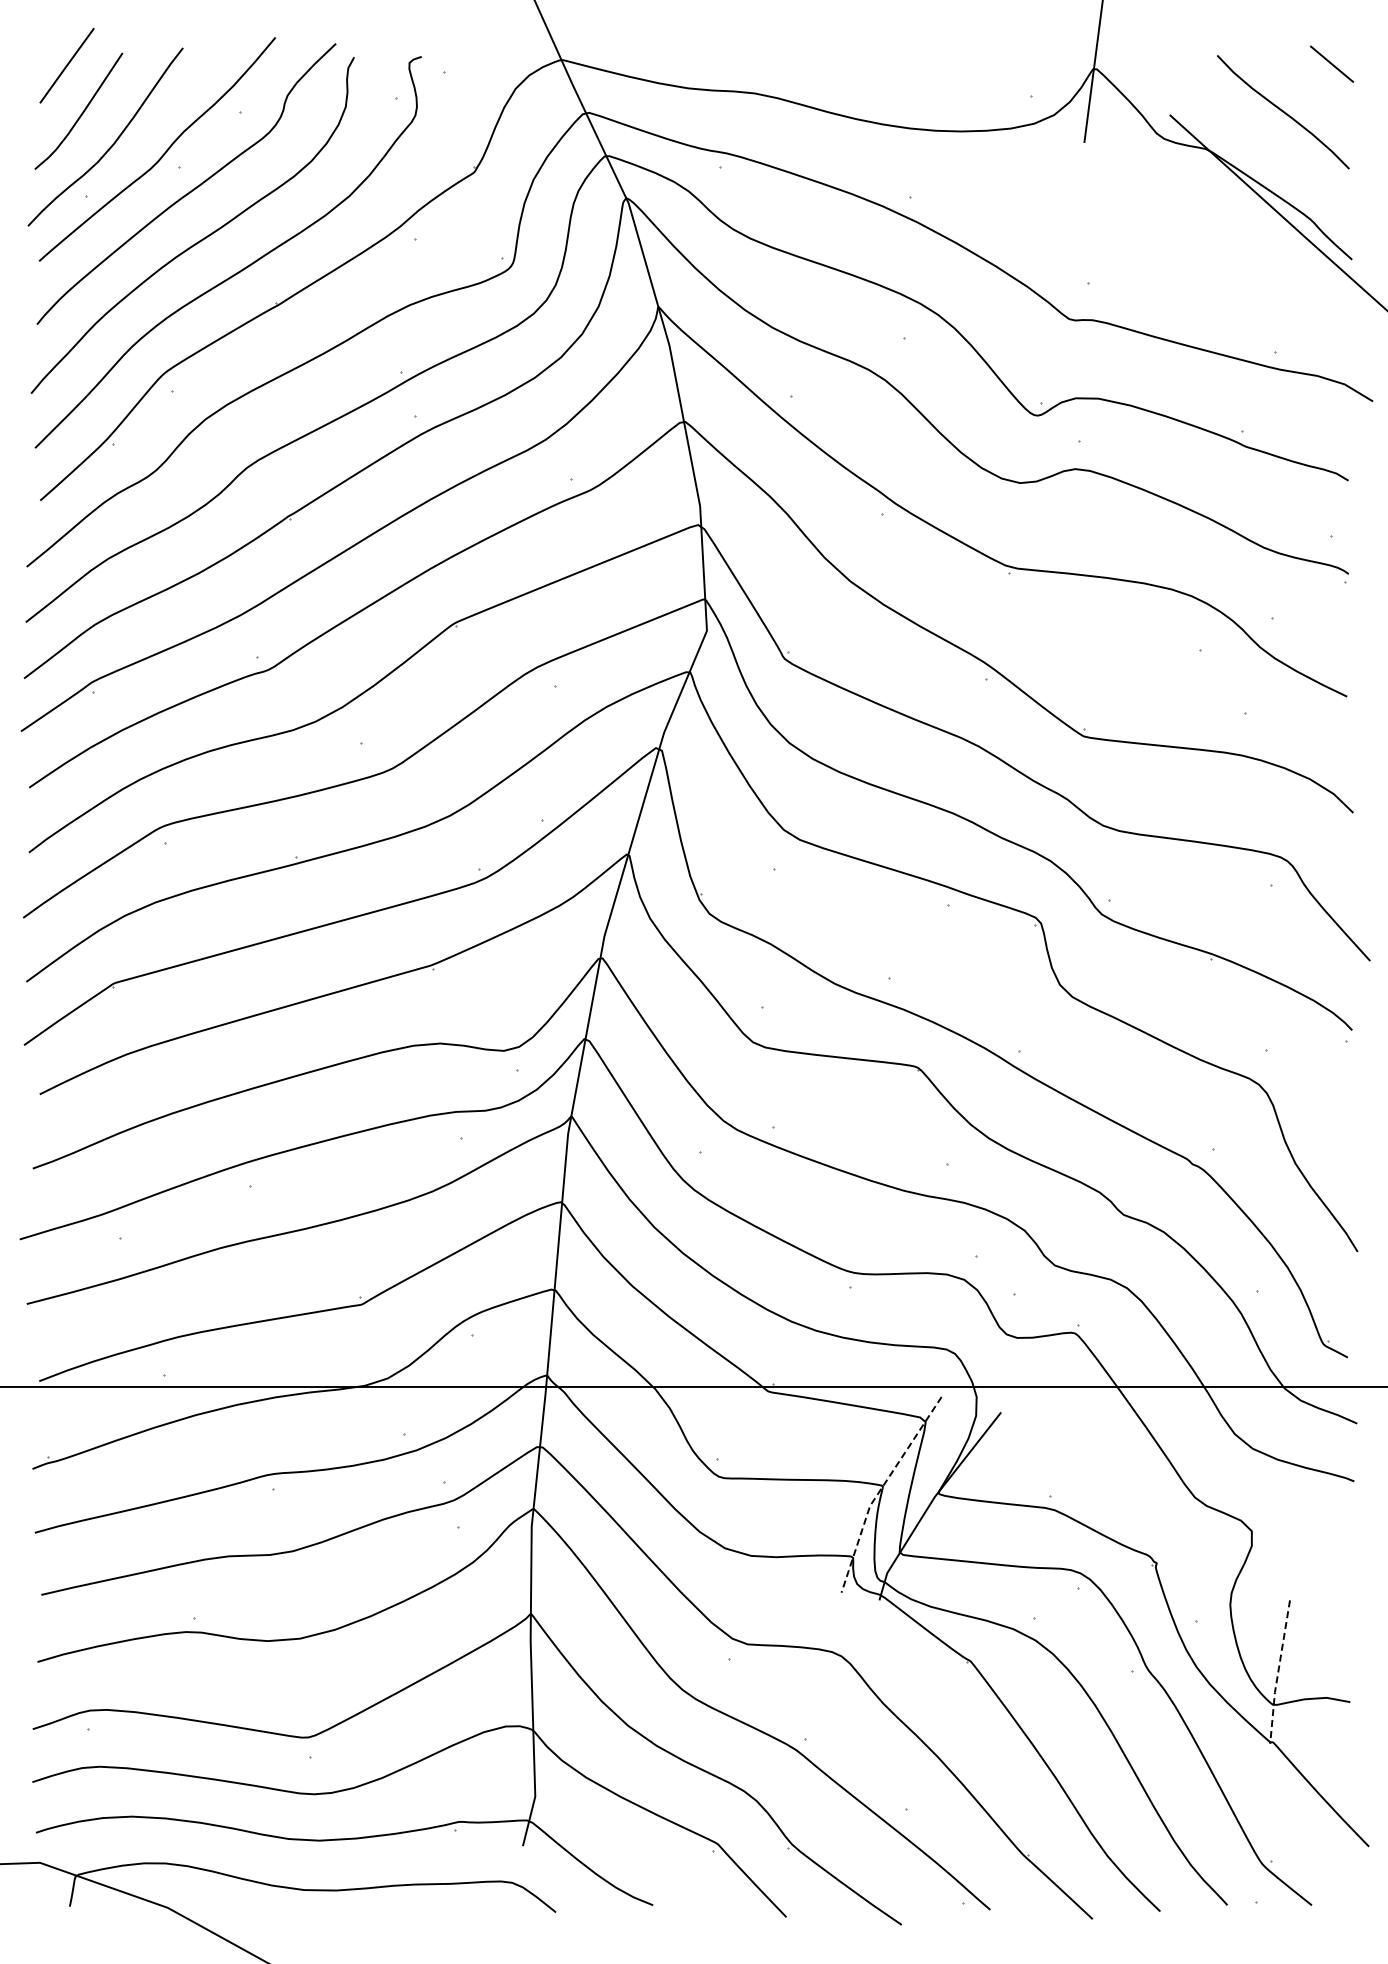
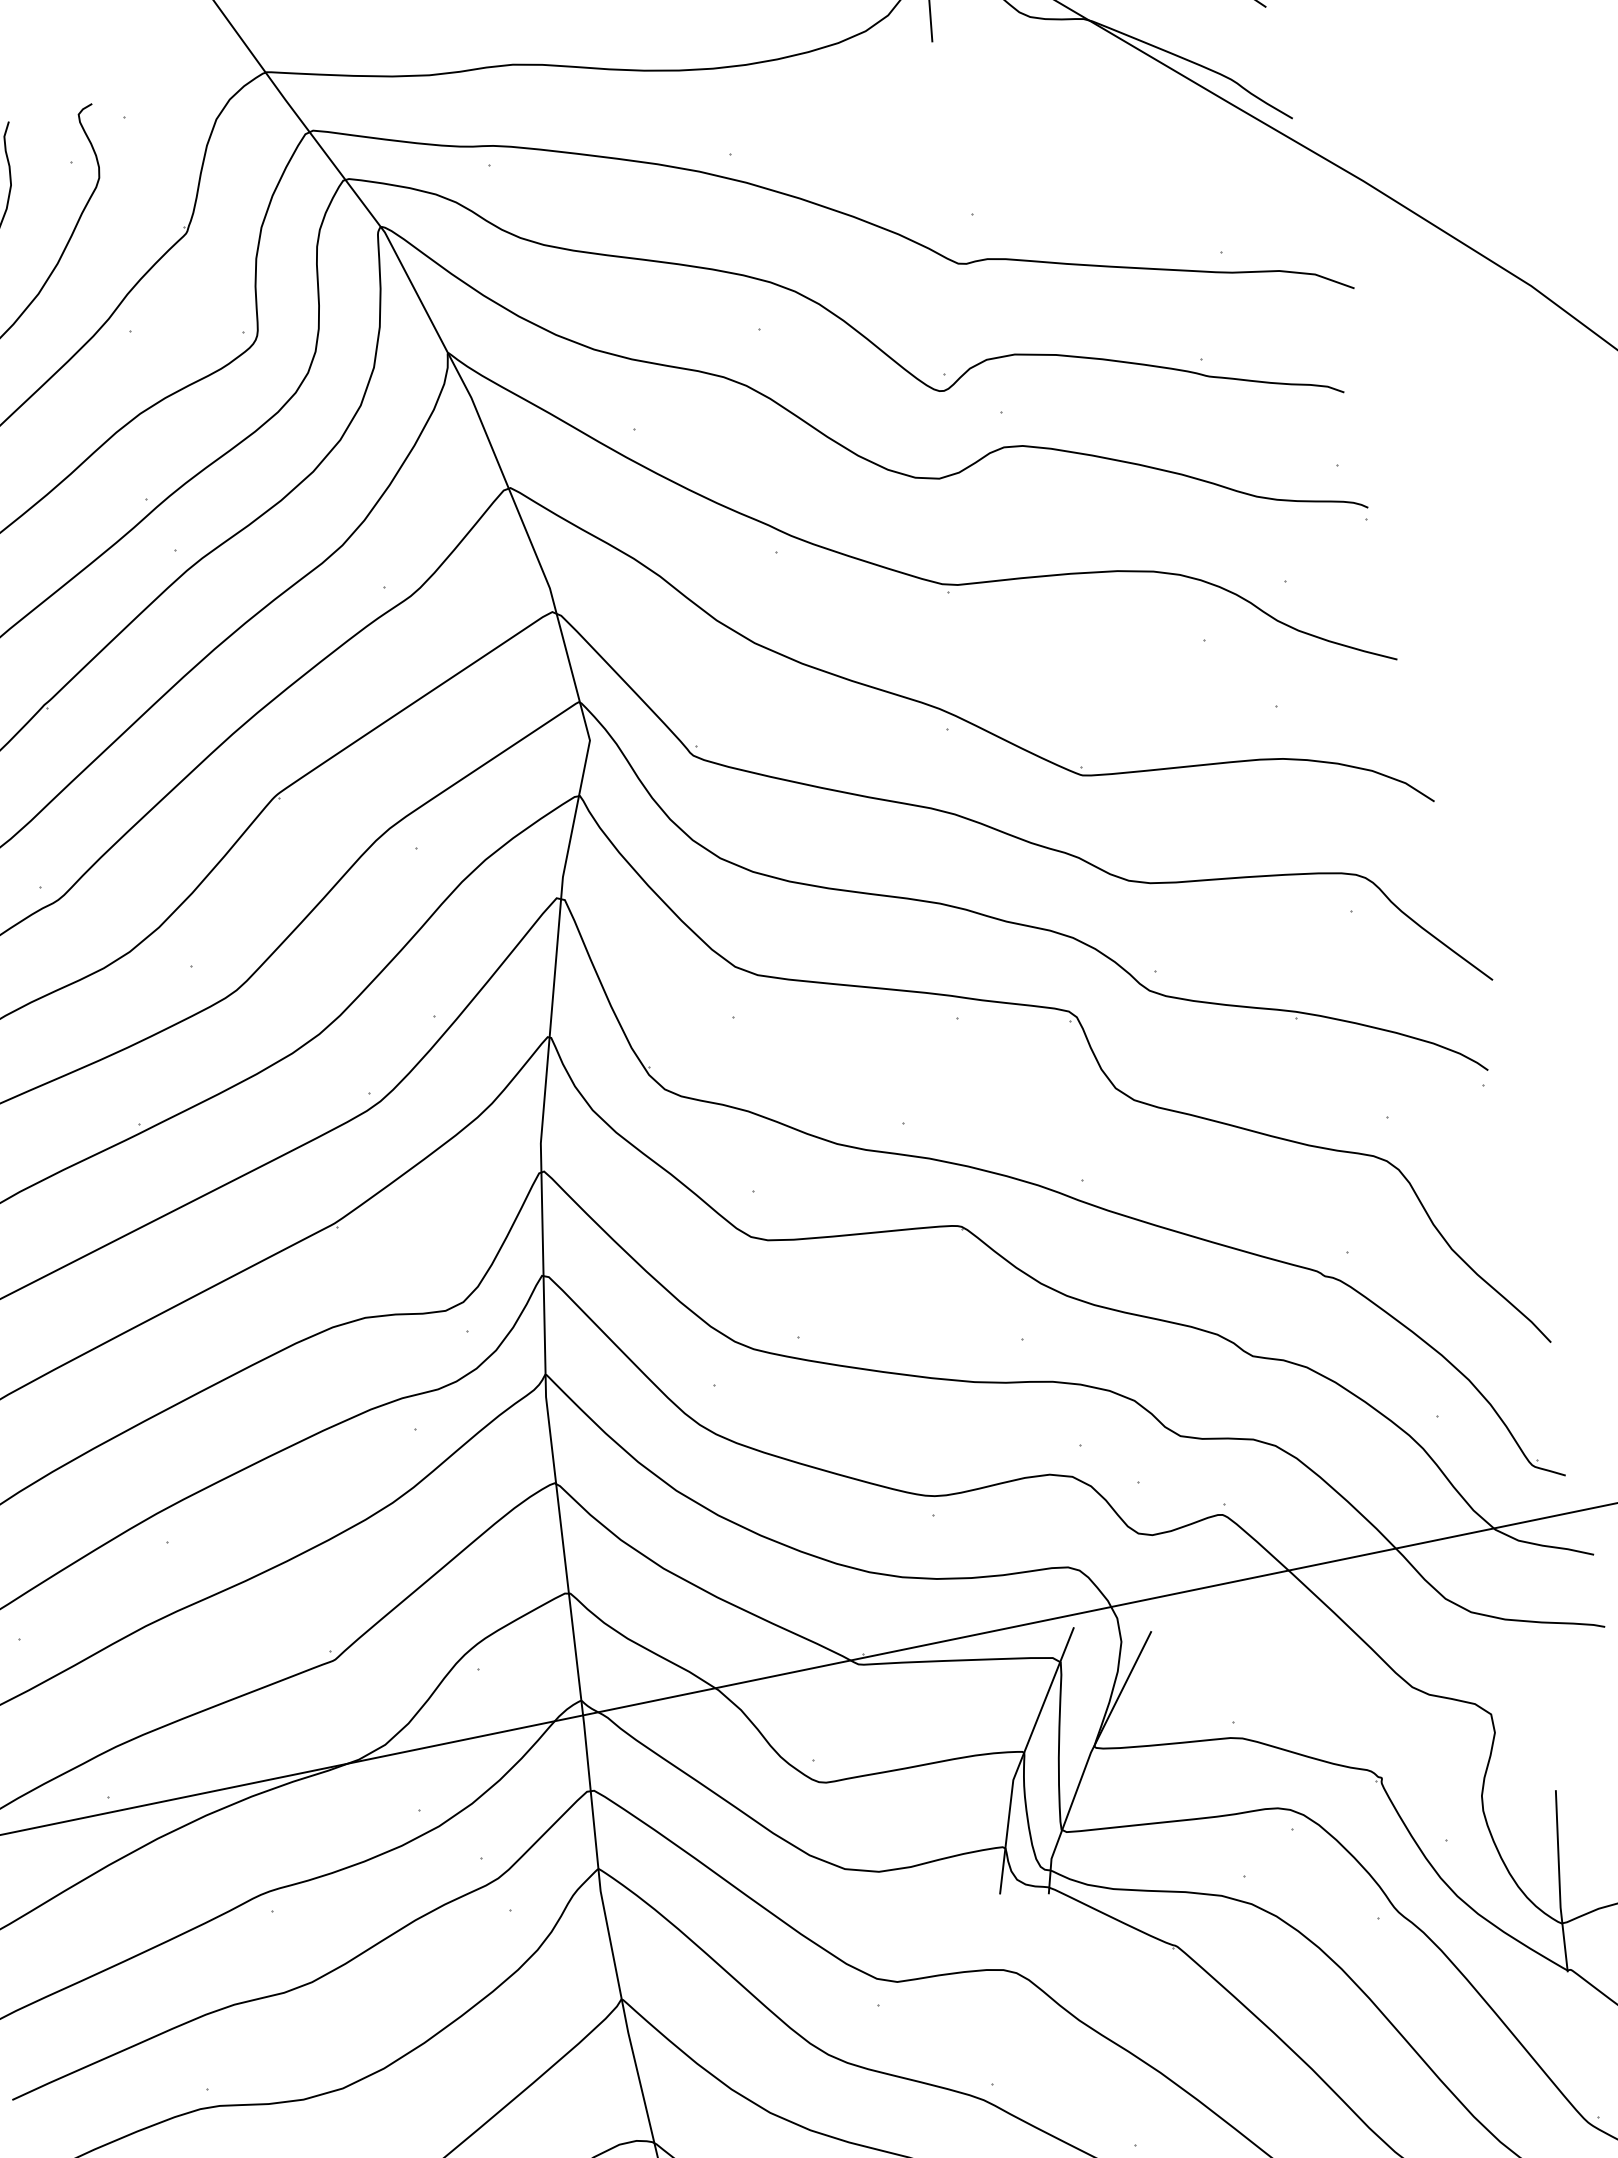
line: (880, 1490) -> (1022, 1758), dashed -> solid
line: (1278, 1672) -> (1559, 1882), dashed -> solid

